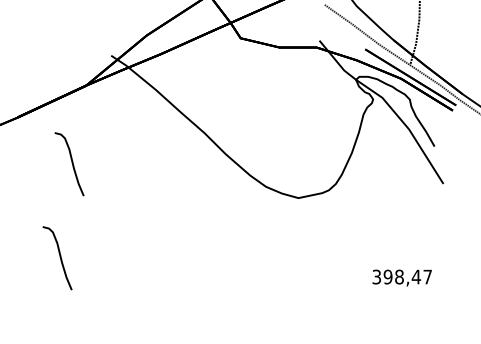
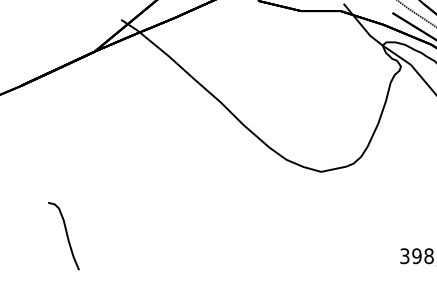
curve: (71, 163) -> (78, 134), removed

